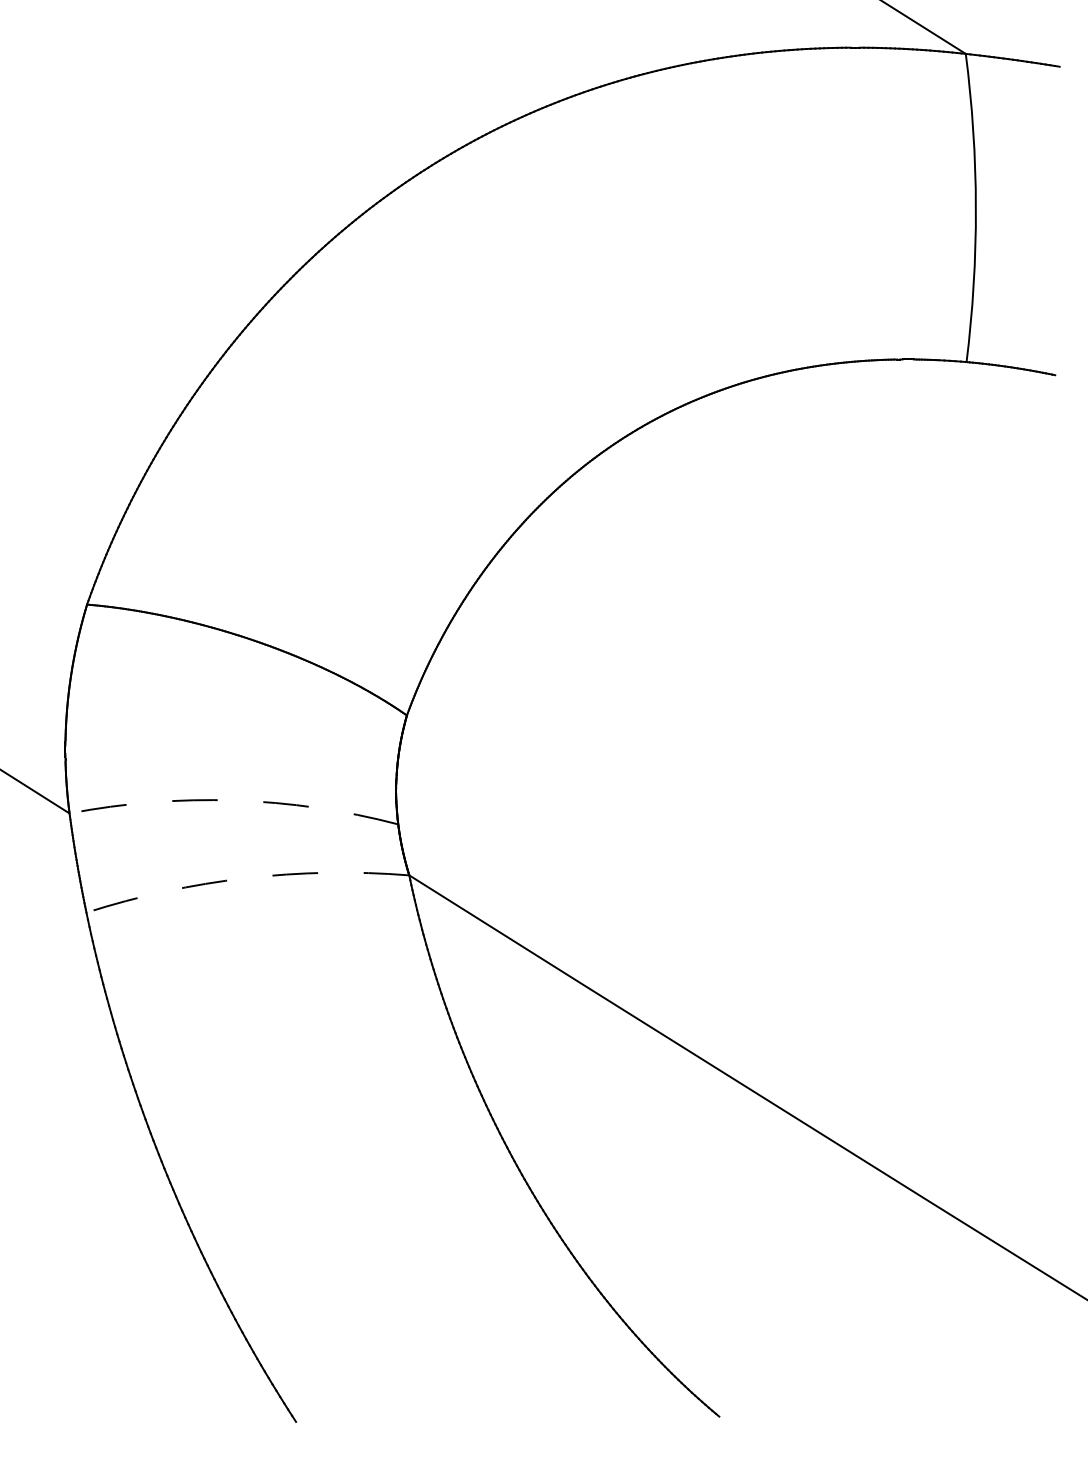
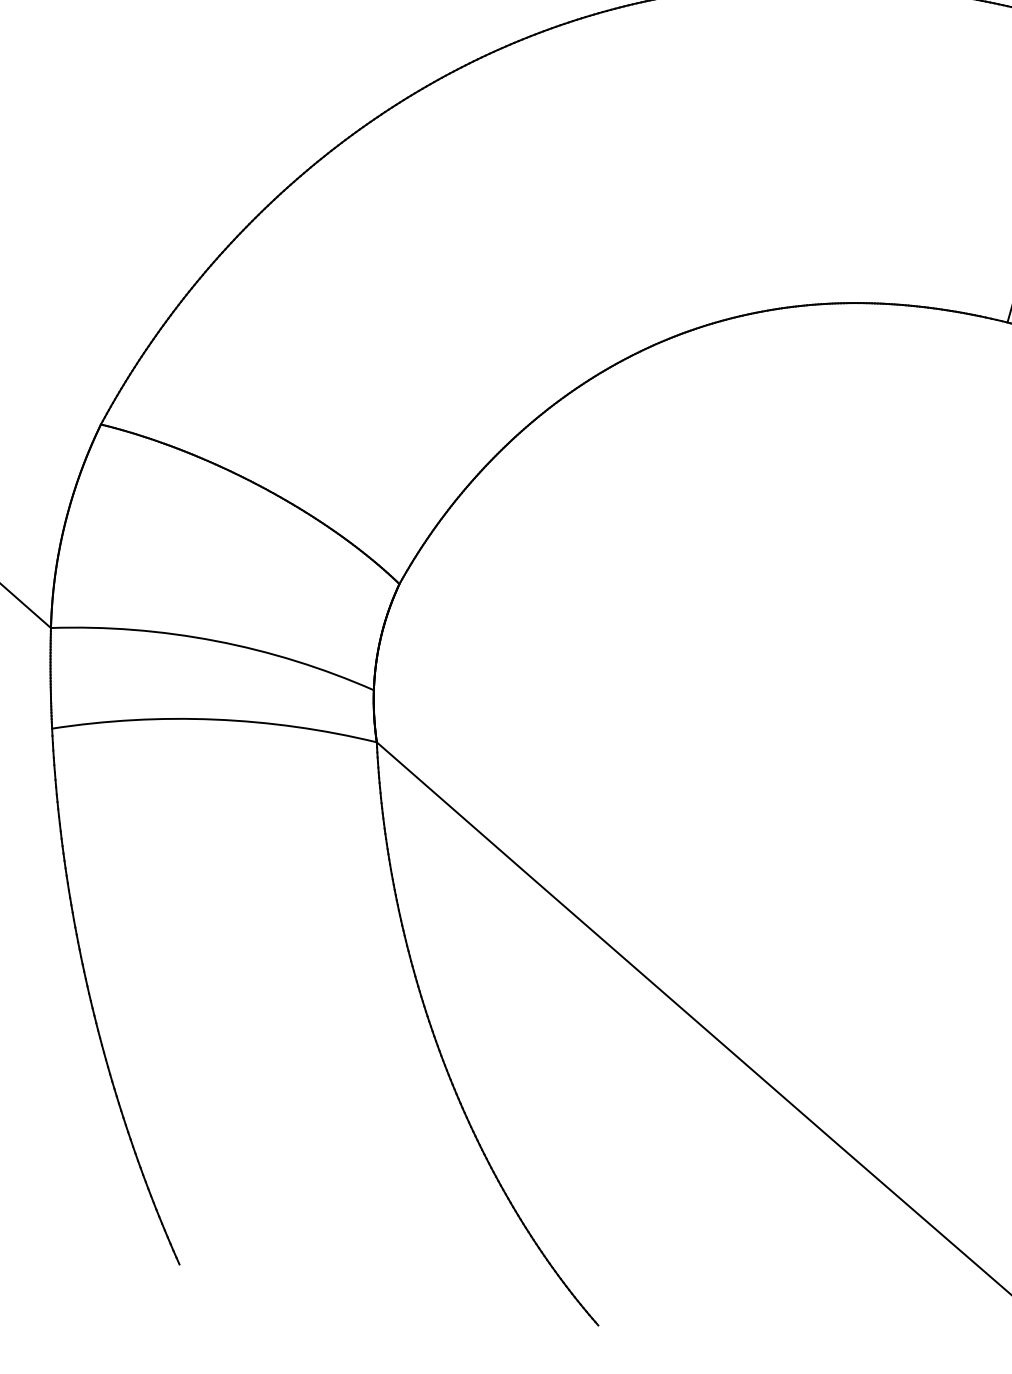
arc: (234, 800) -> (215, 641), dashed -> solid
arc: (246, 878) -> (215, 719), dashed -> solid

